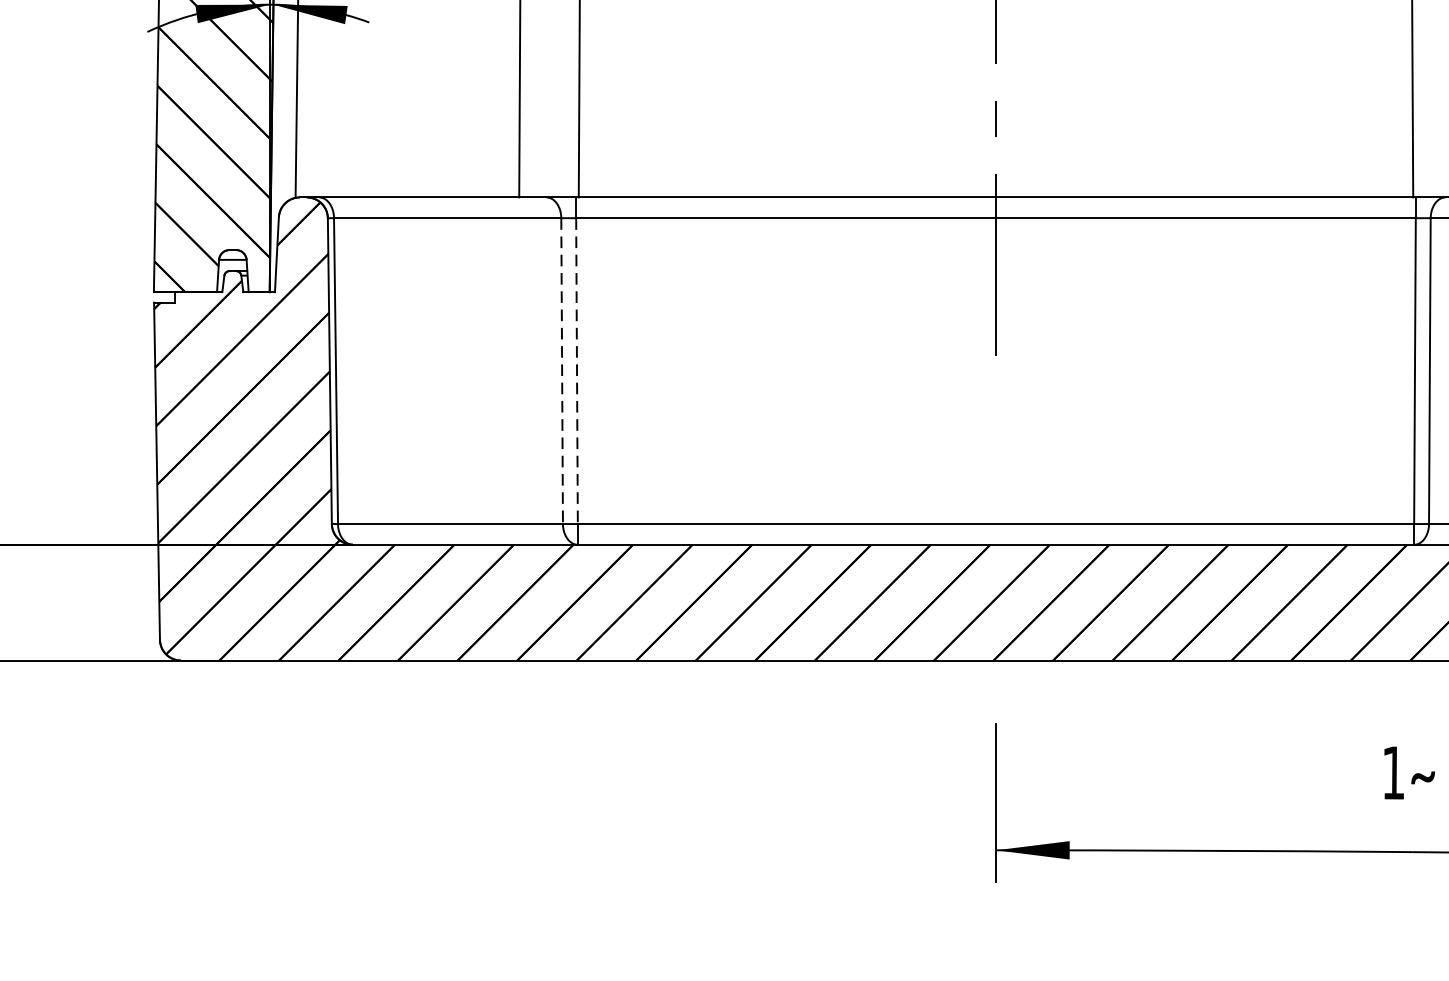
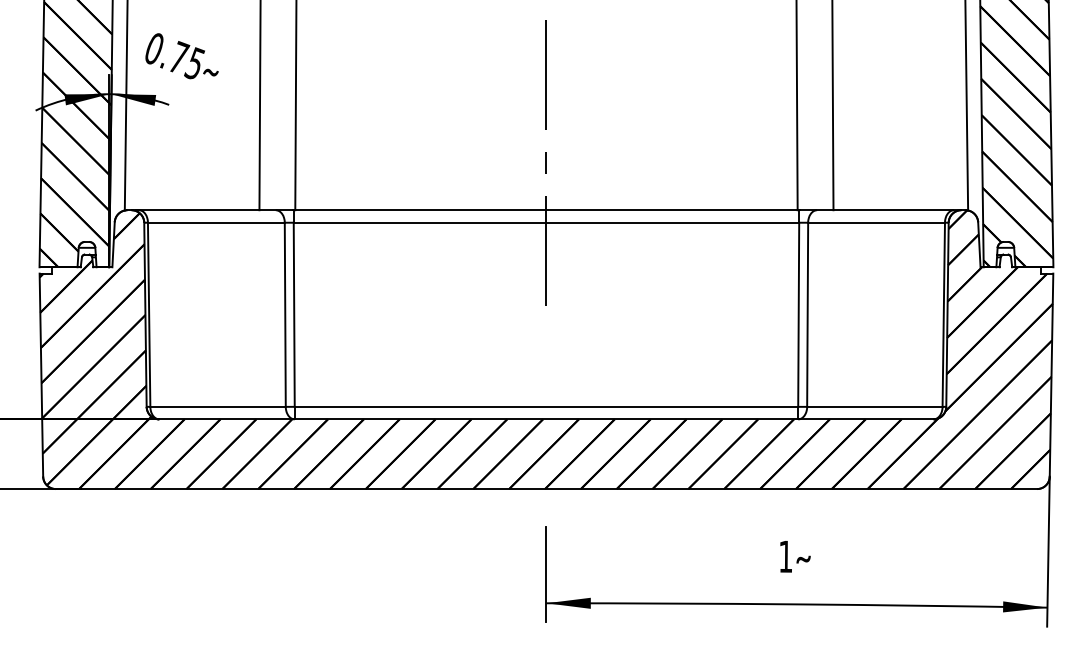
line: (562, 372) -> (285, 315), dashed -> solid
line: (577, 372) -> (294, 315), dashed -> solid

